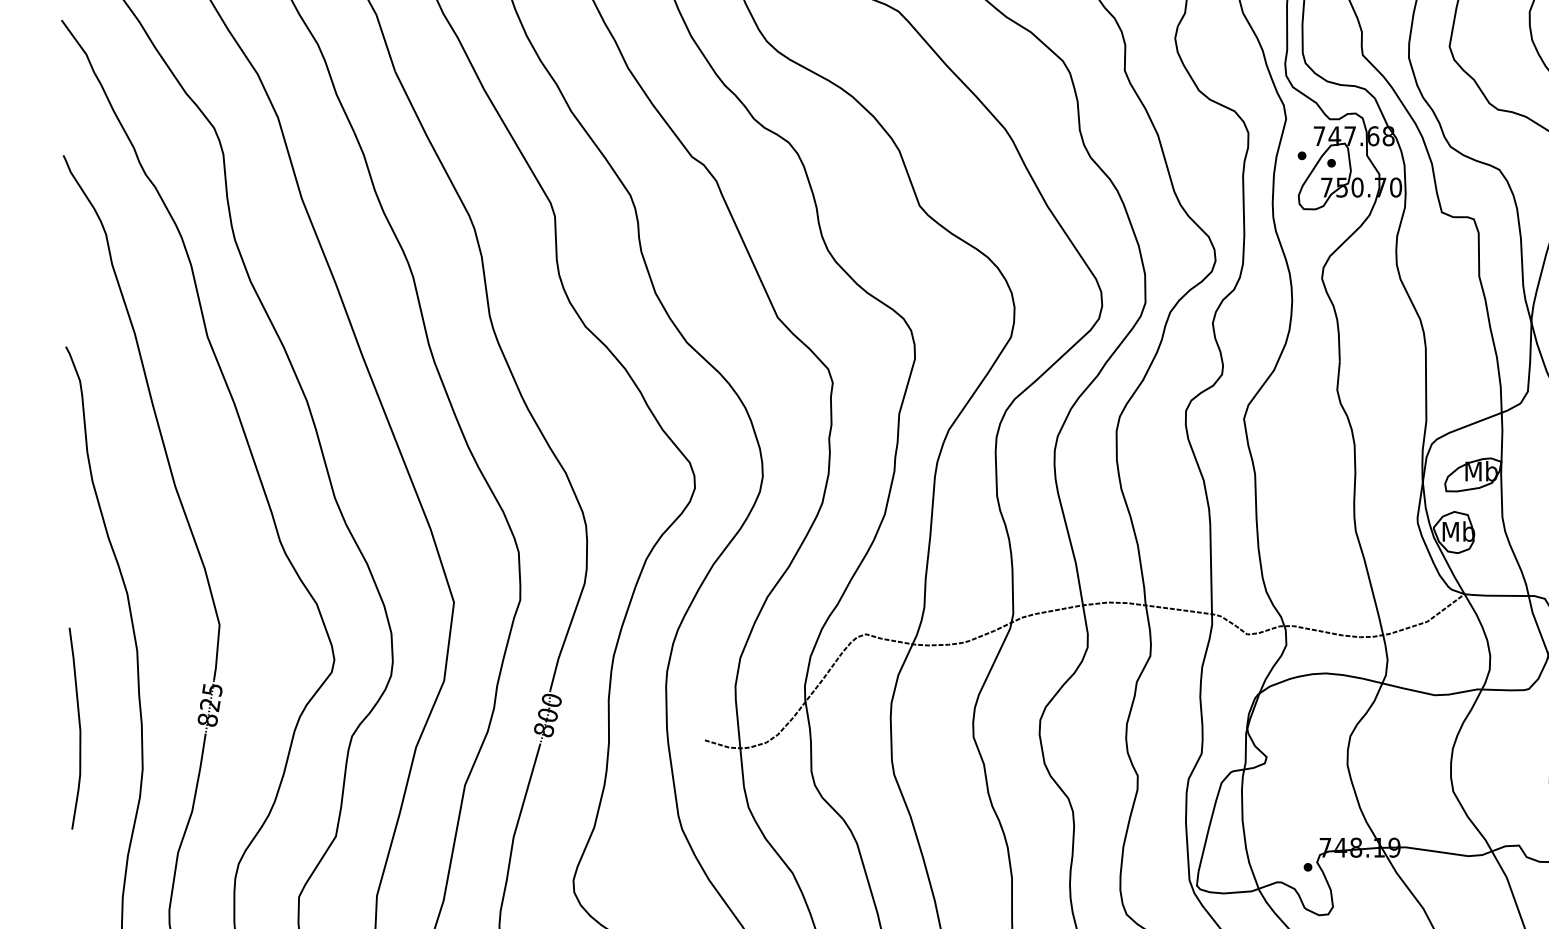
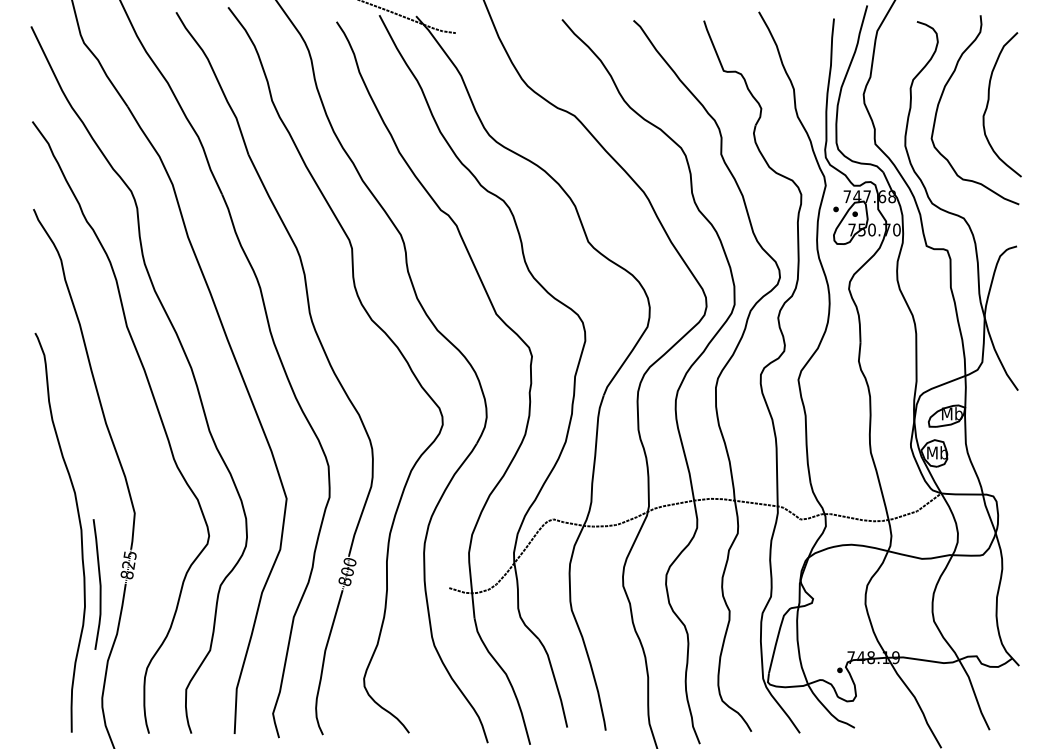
curve: (78, 728) -> (99, 584), moved

